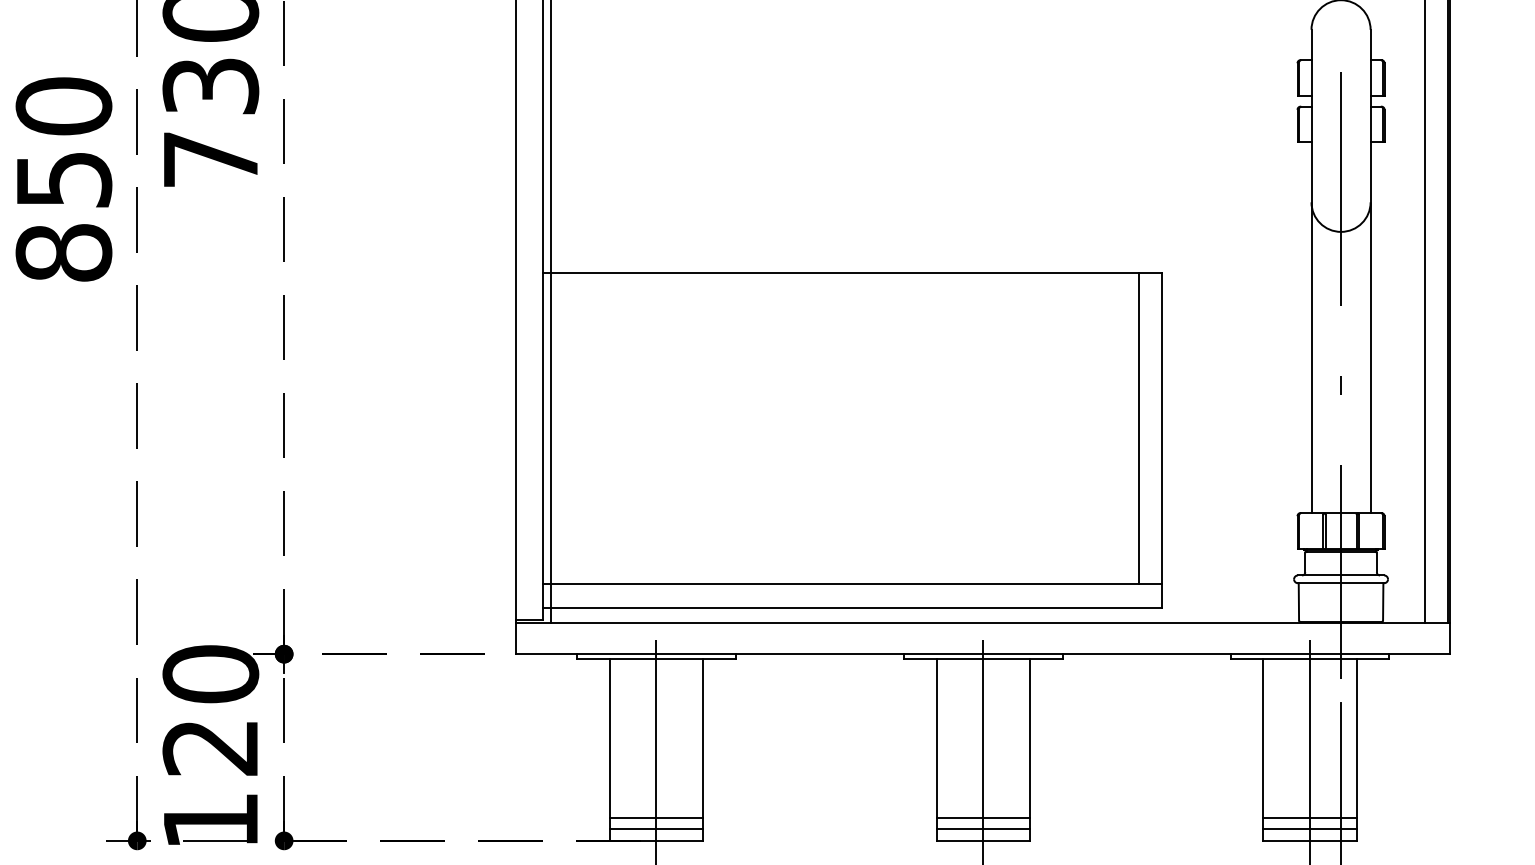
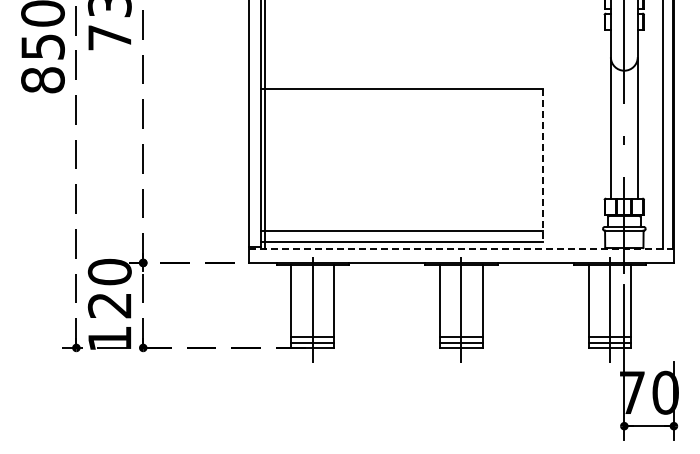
line: (1139, 429) -> (532, 160), removed
line: (1161, 442) -> (542, 166), solid -> dashed
line: (981, 622) -> (460, 248), solid -> dashed

